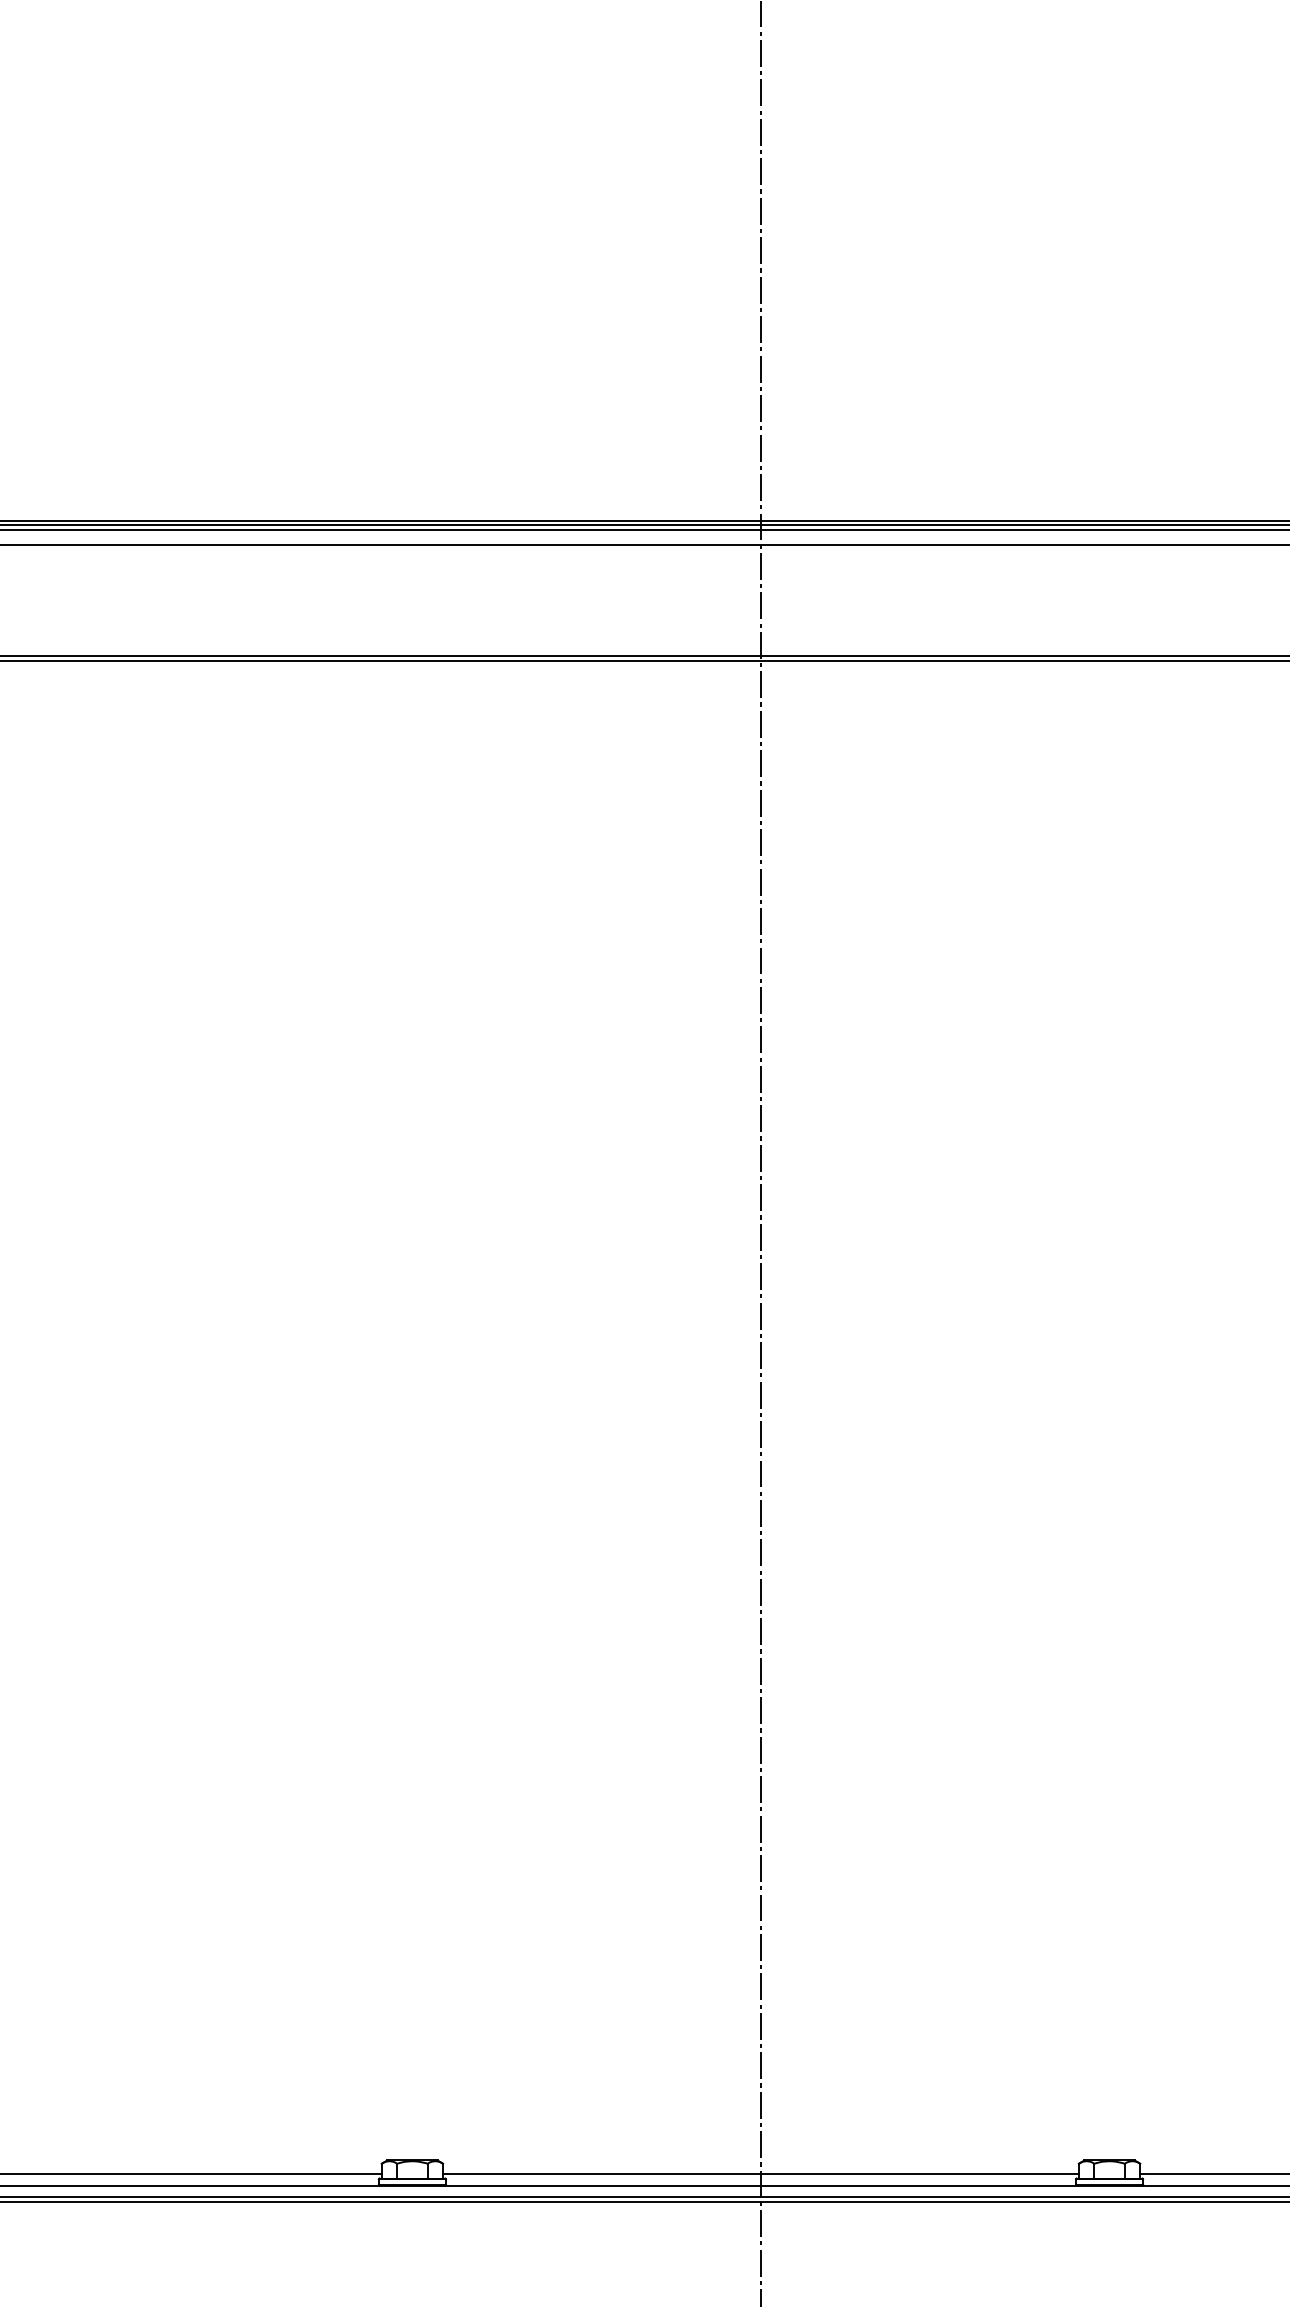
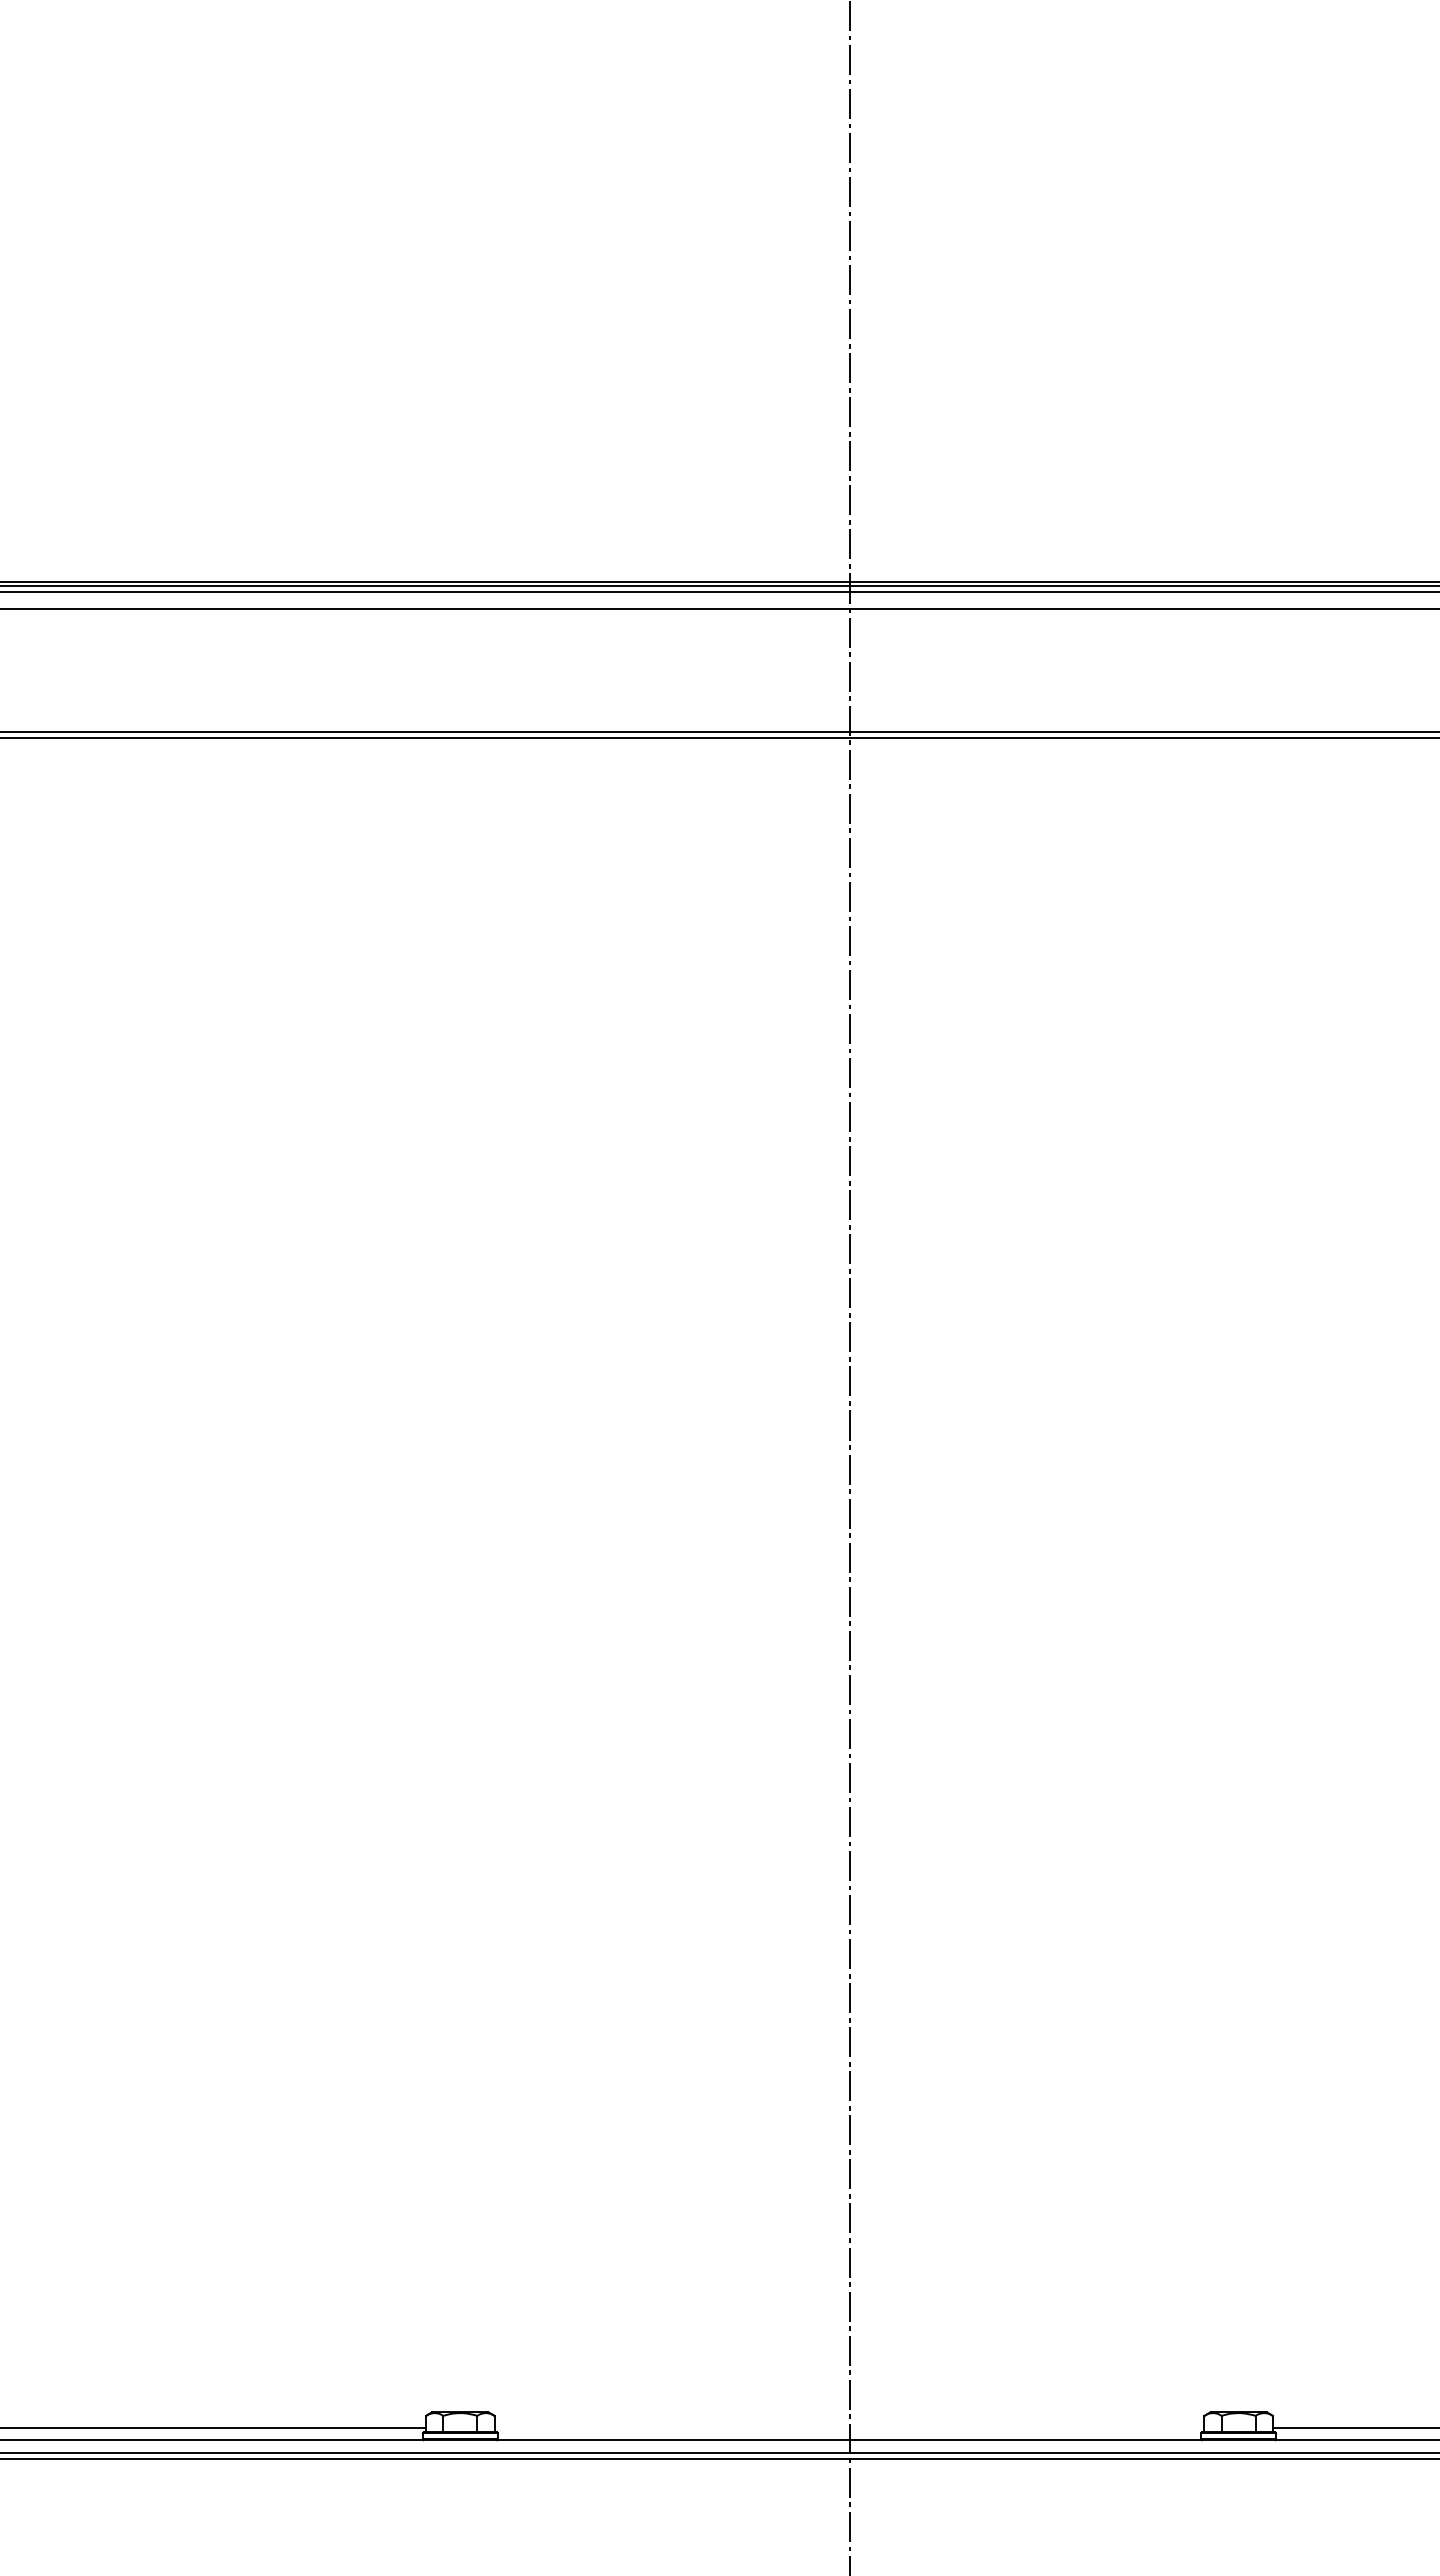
line: (760, 2174) -> (849, 2427), removed

